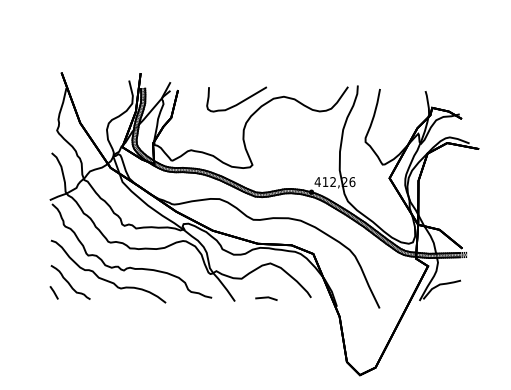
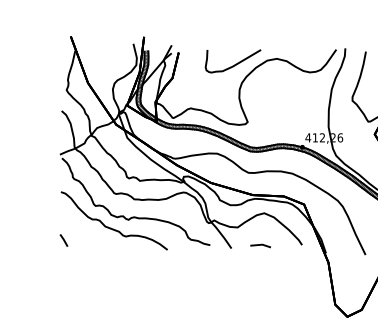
part: (70, 282) -> (79, 230), removed

